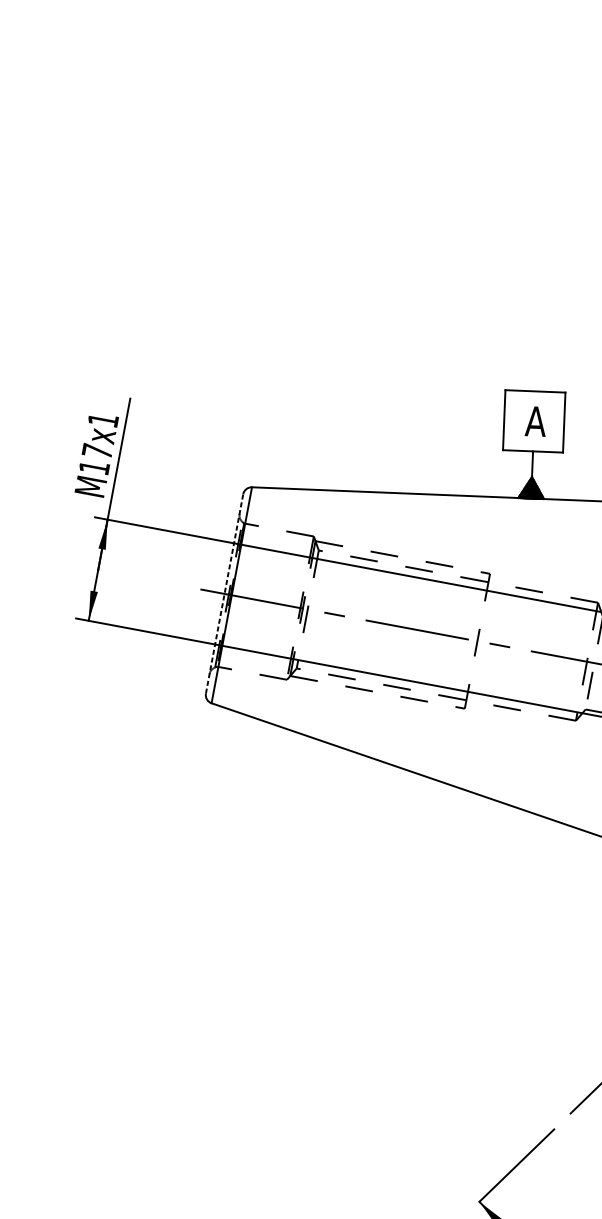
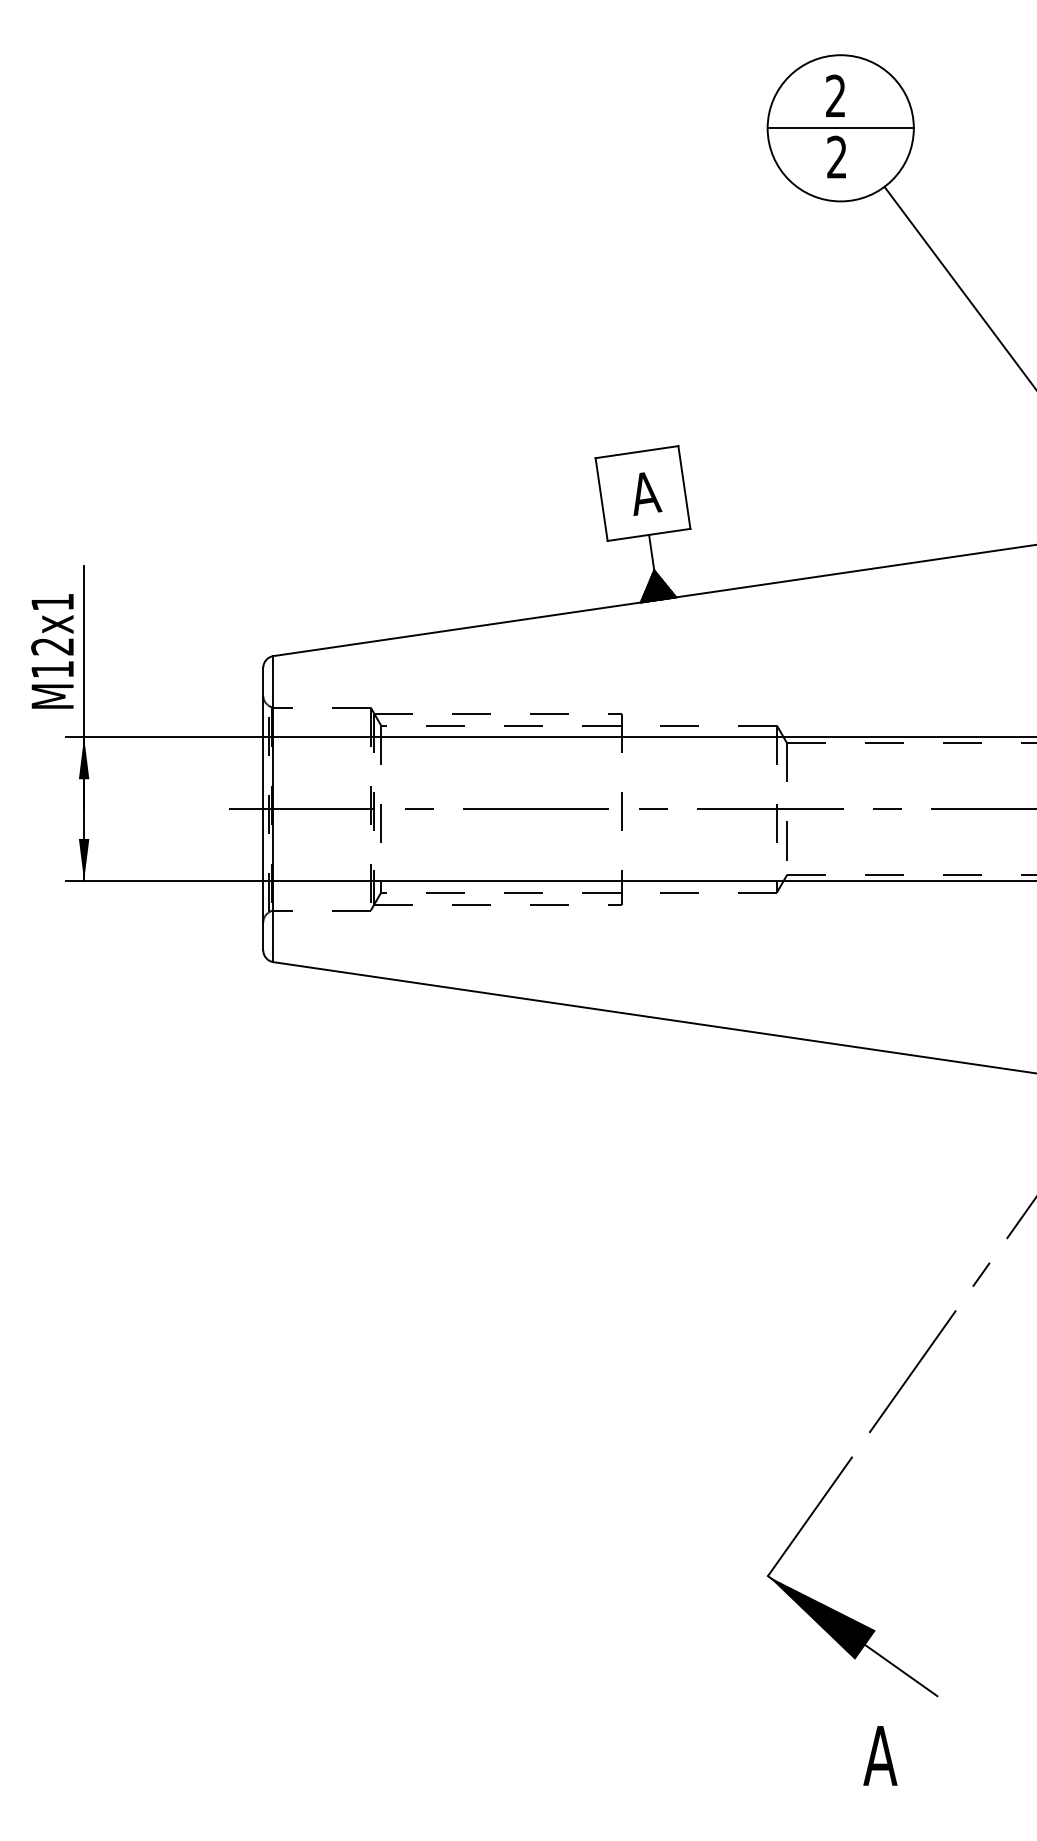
text: (97, 451) -> (52, 646), M17x1 -> M12x1
line: (224, 593) -> (263, 808), dashed -> solid

